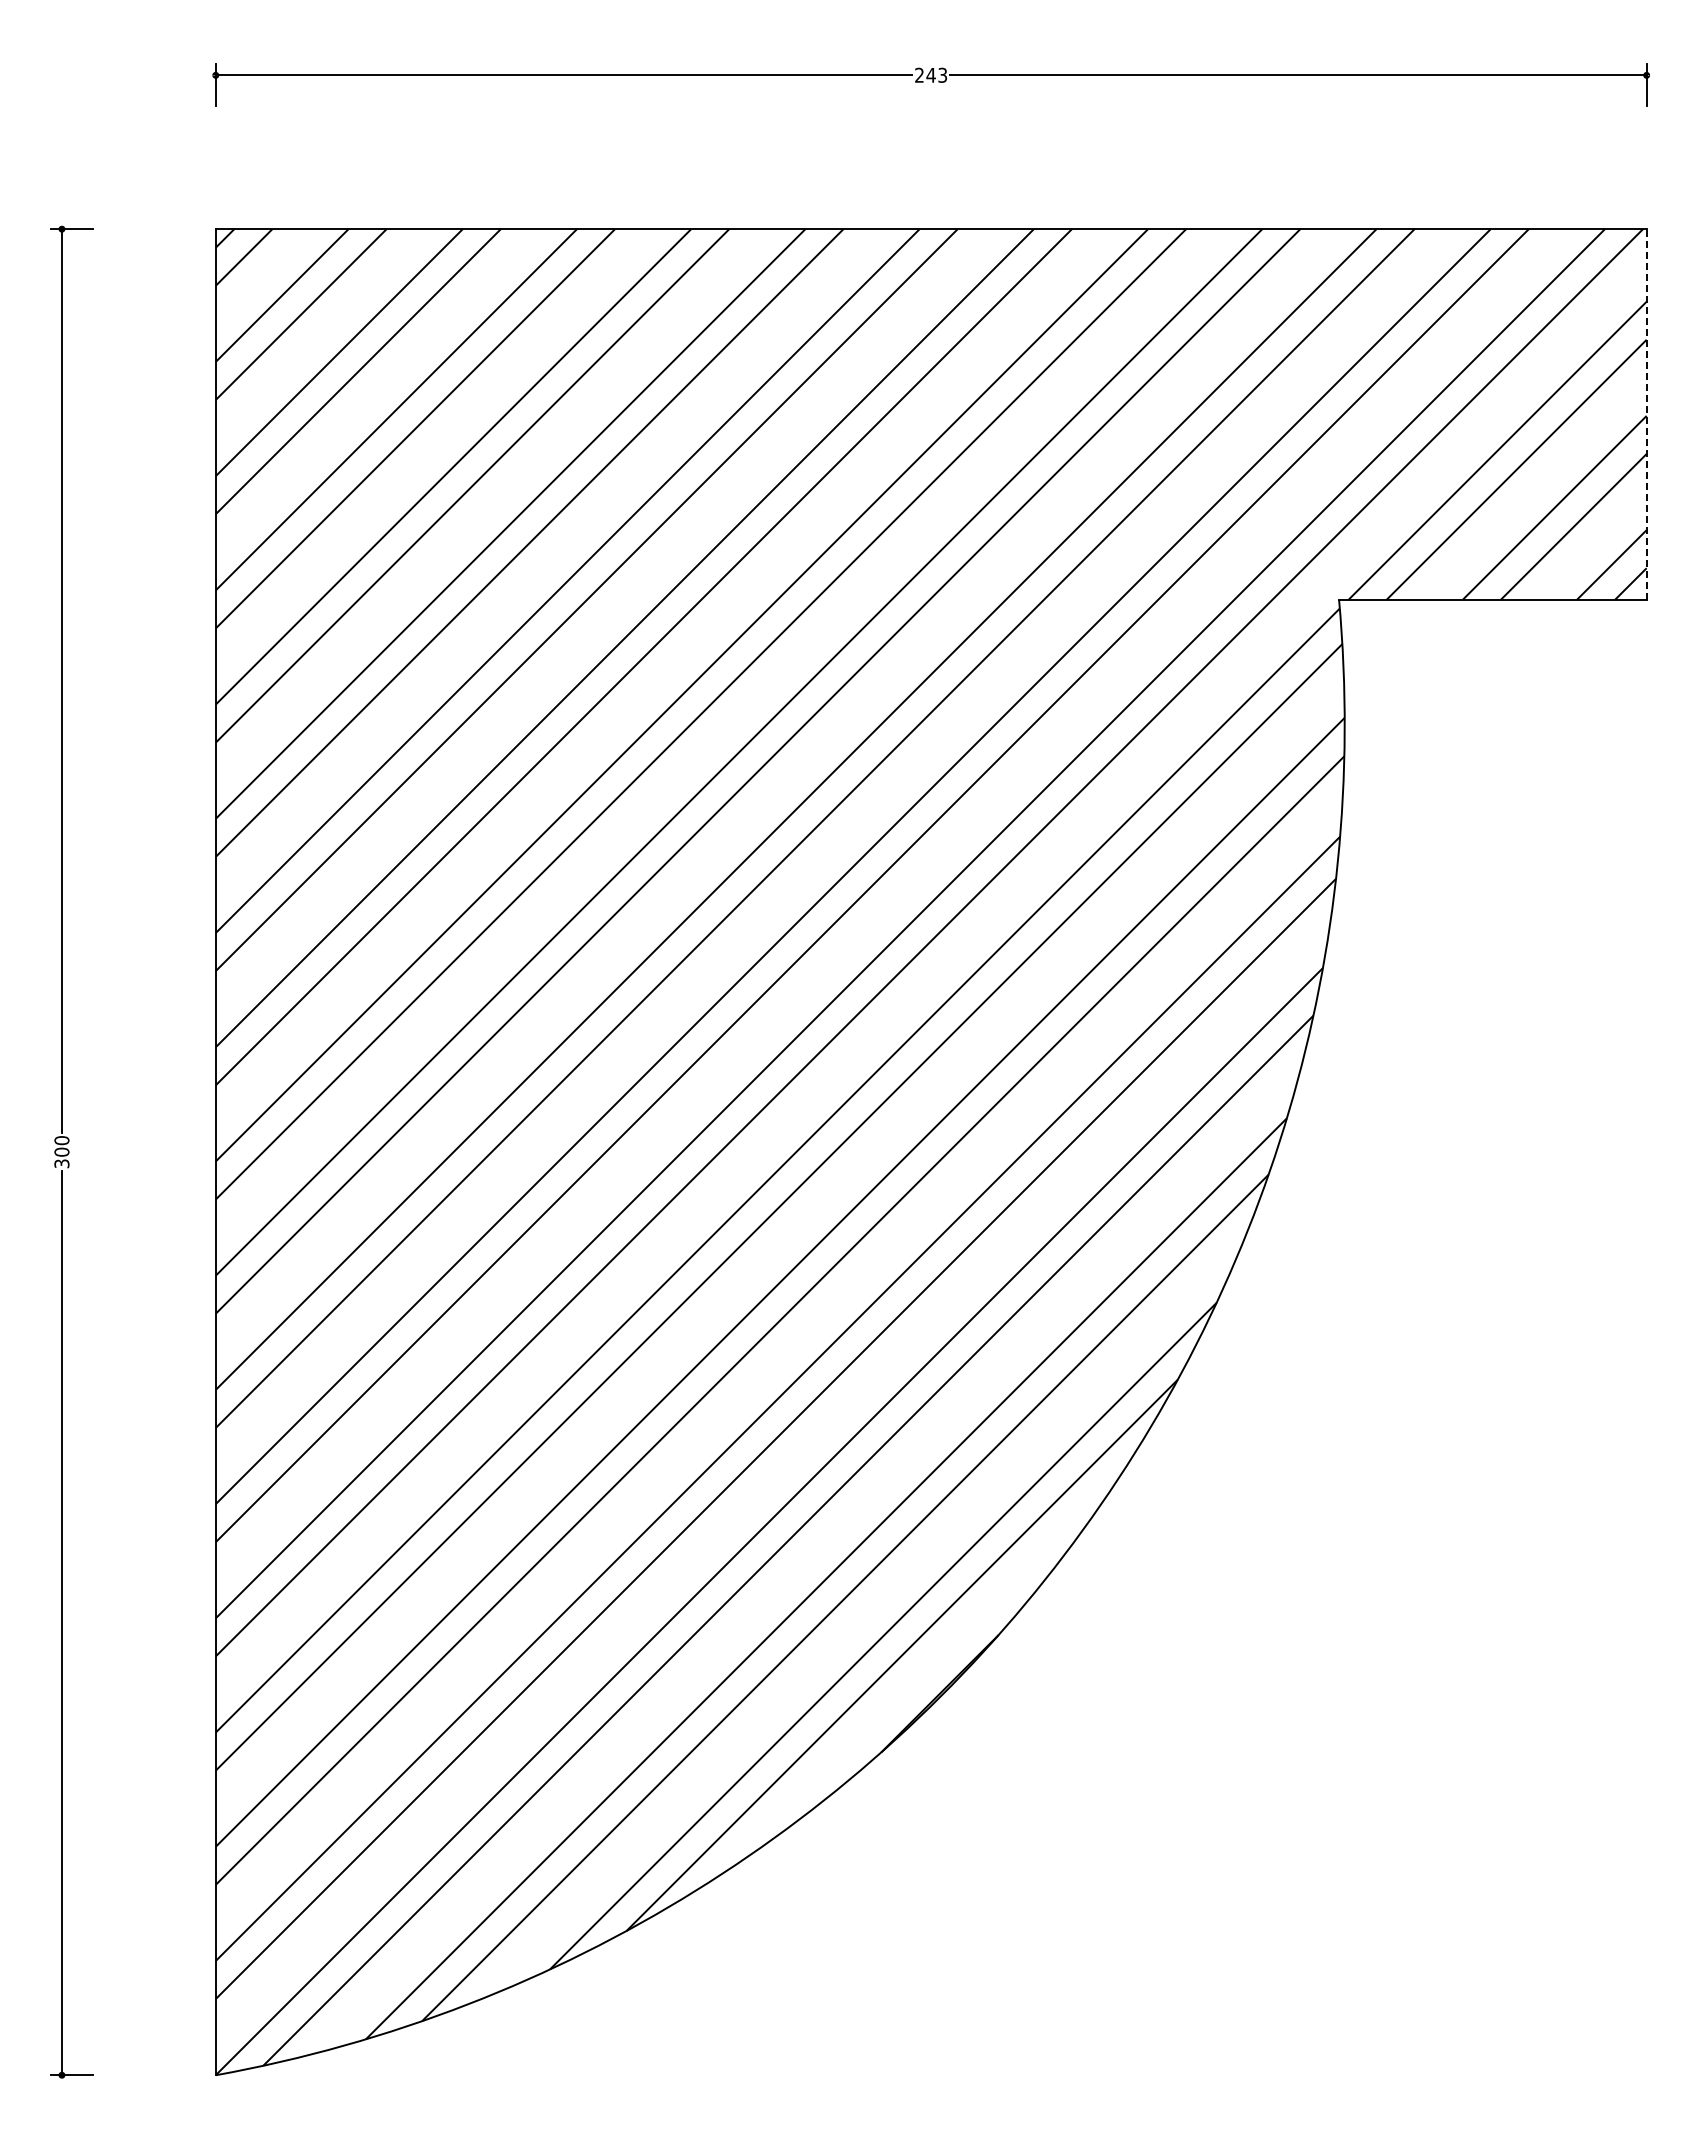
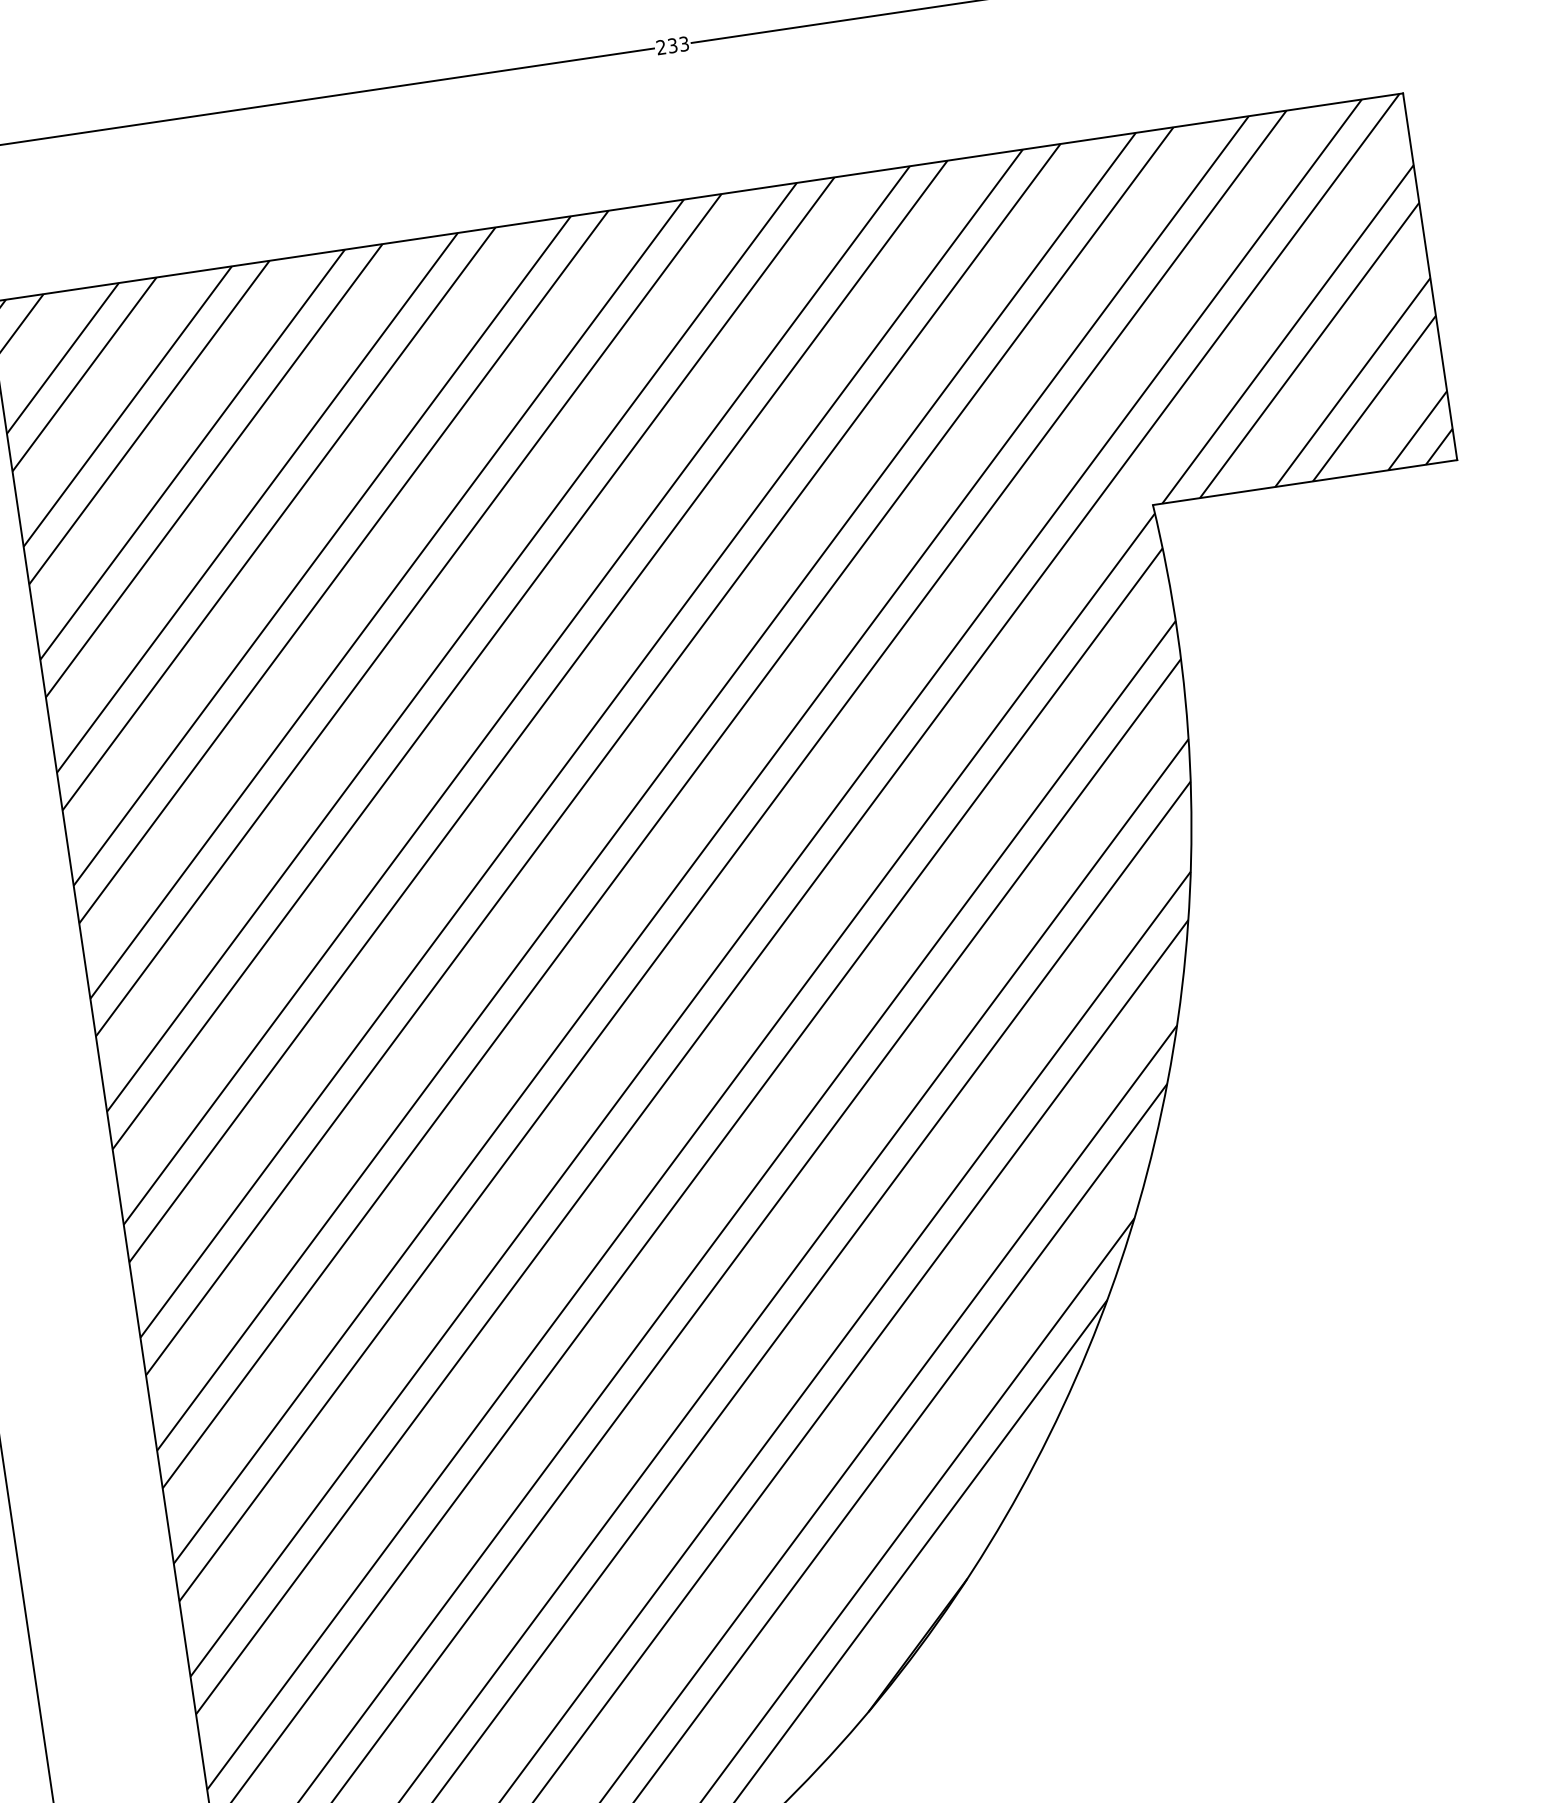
text: (930, 74) -> (672, 44), 243 -> 233
line: (1646, 414) -> (1430, 276), dashed -> solid

